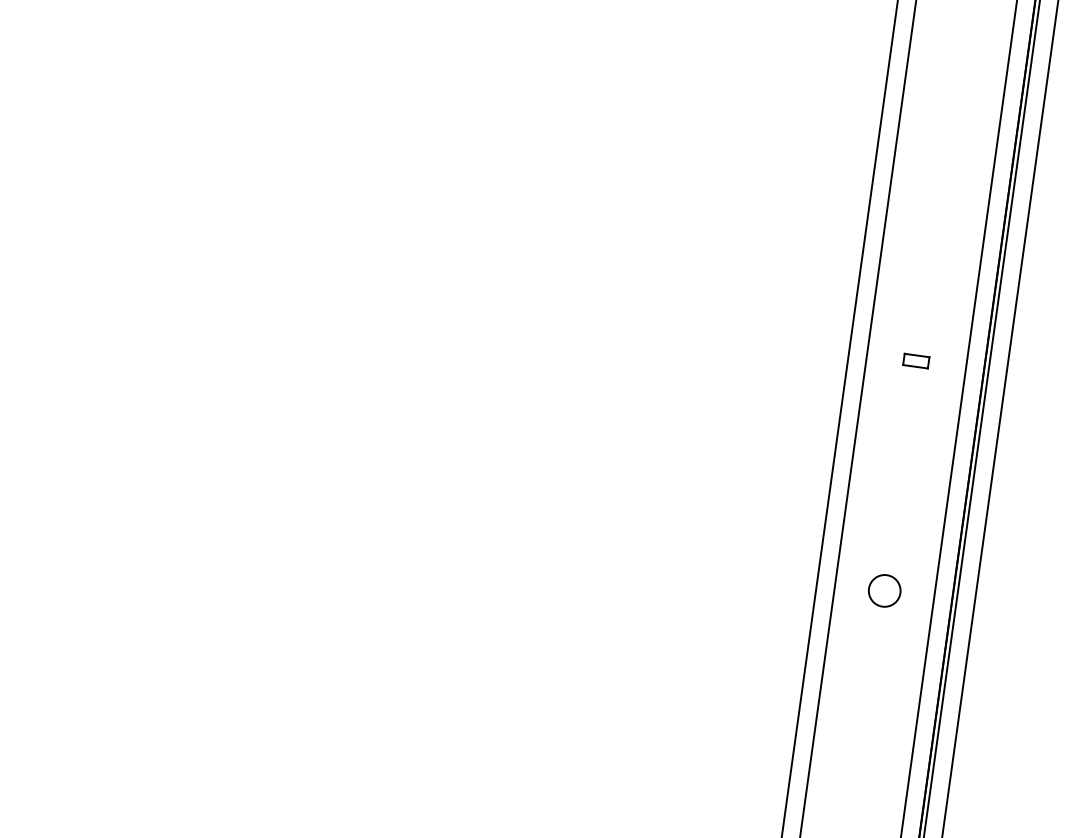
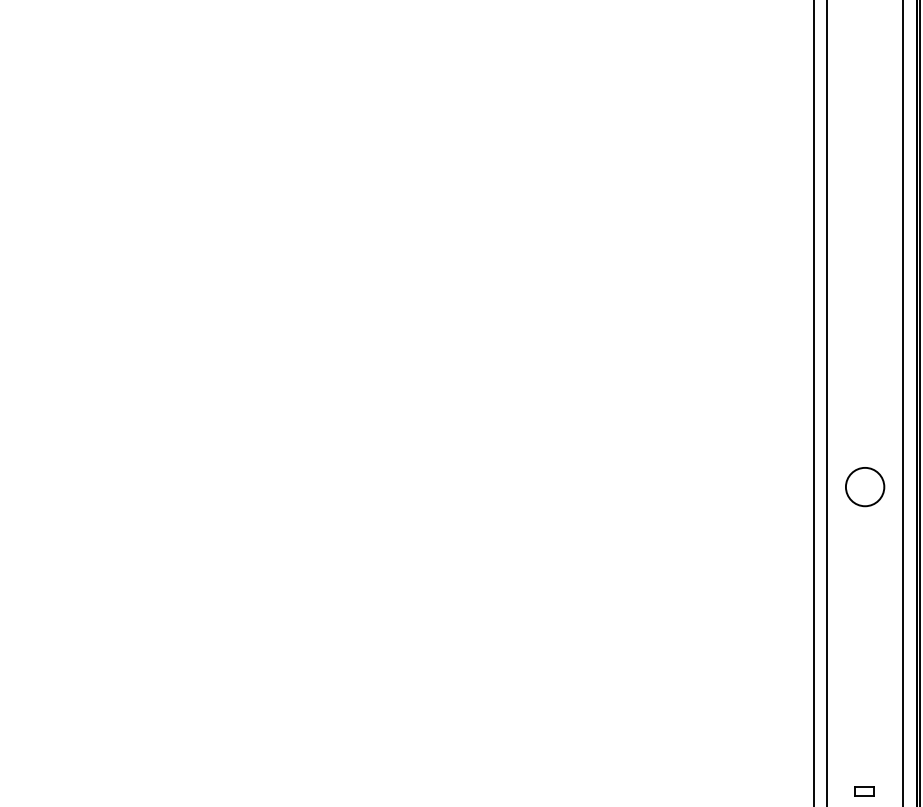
part: (915, 360) -> (864, 311), removed
circle: (885, 591) -> (865, 487), size x1.6

